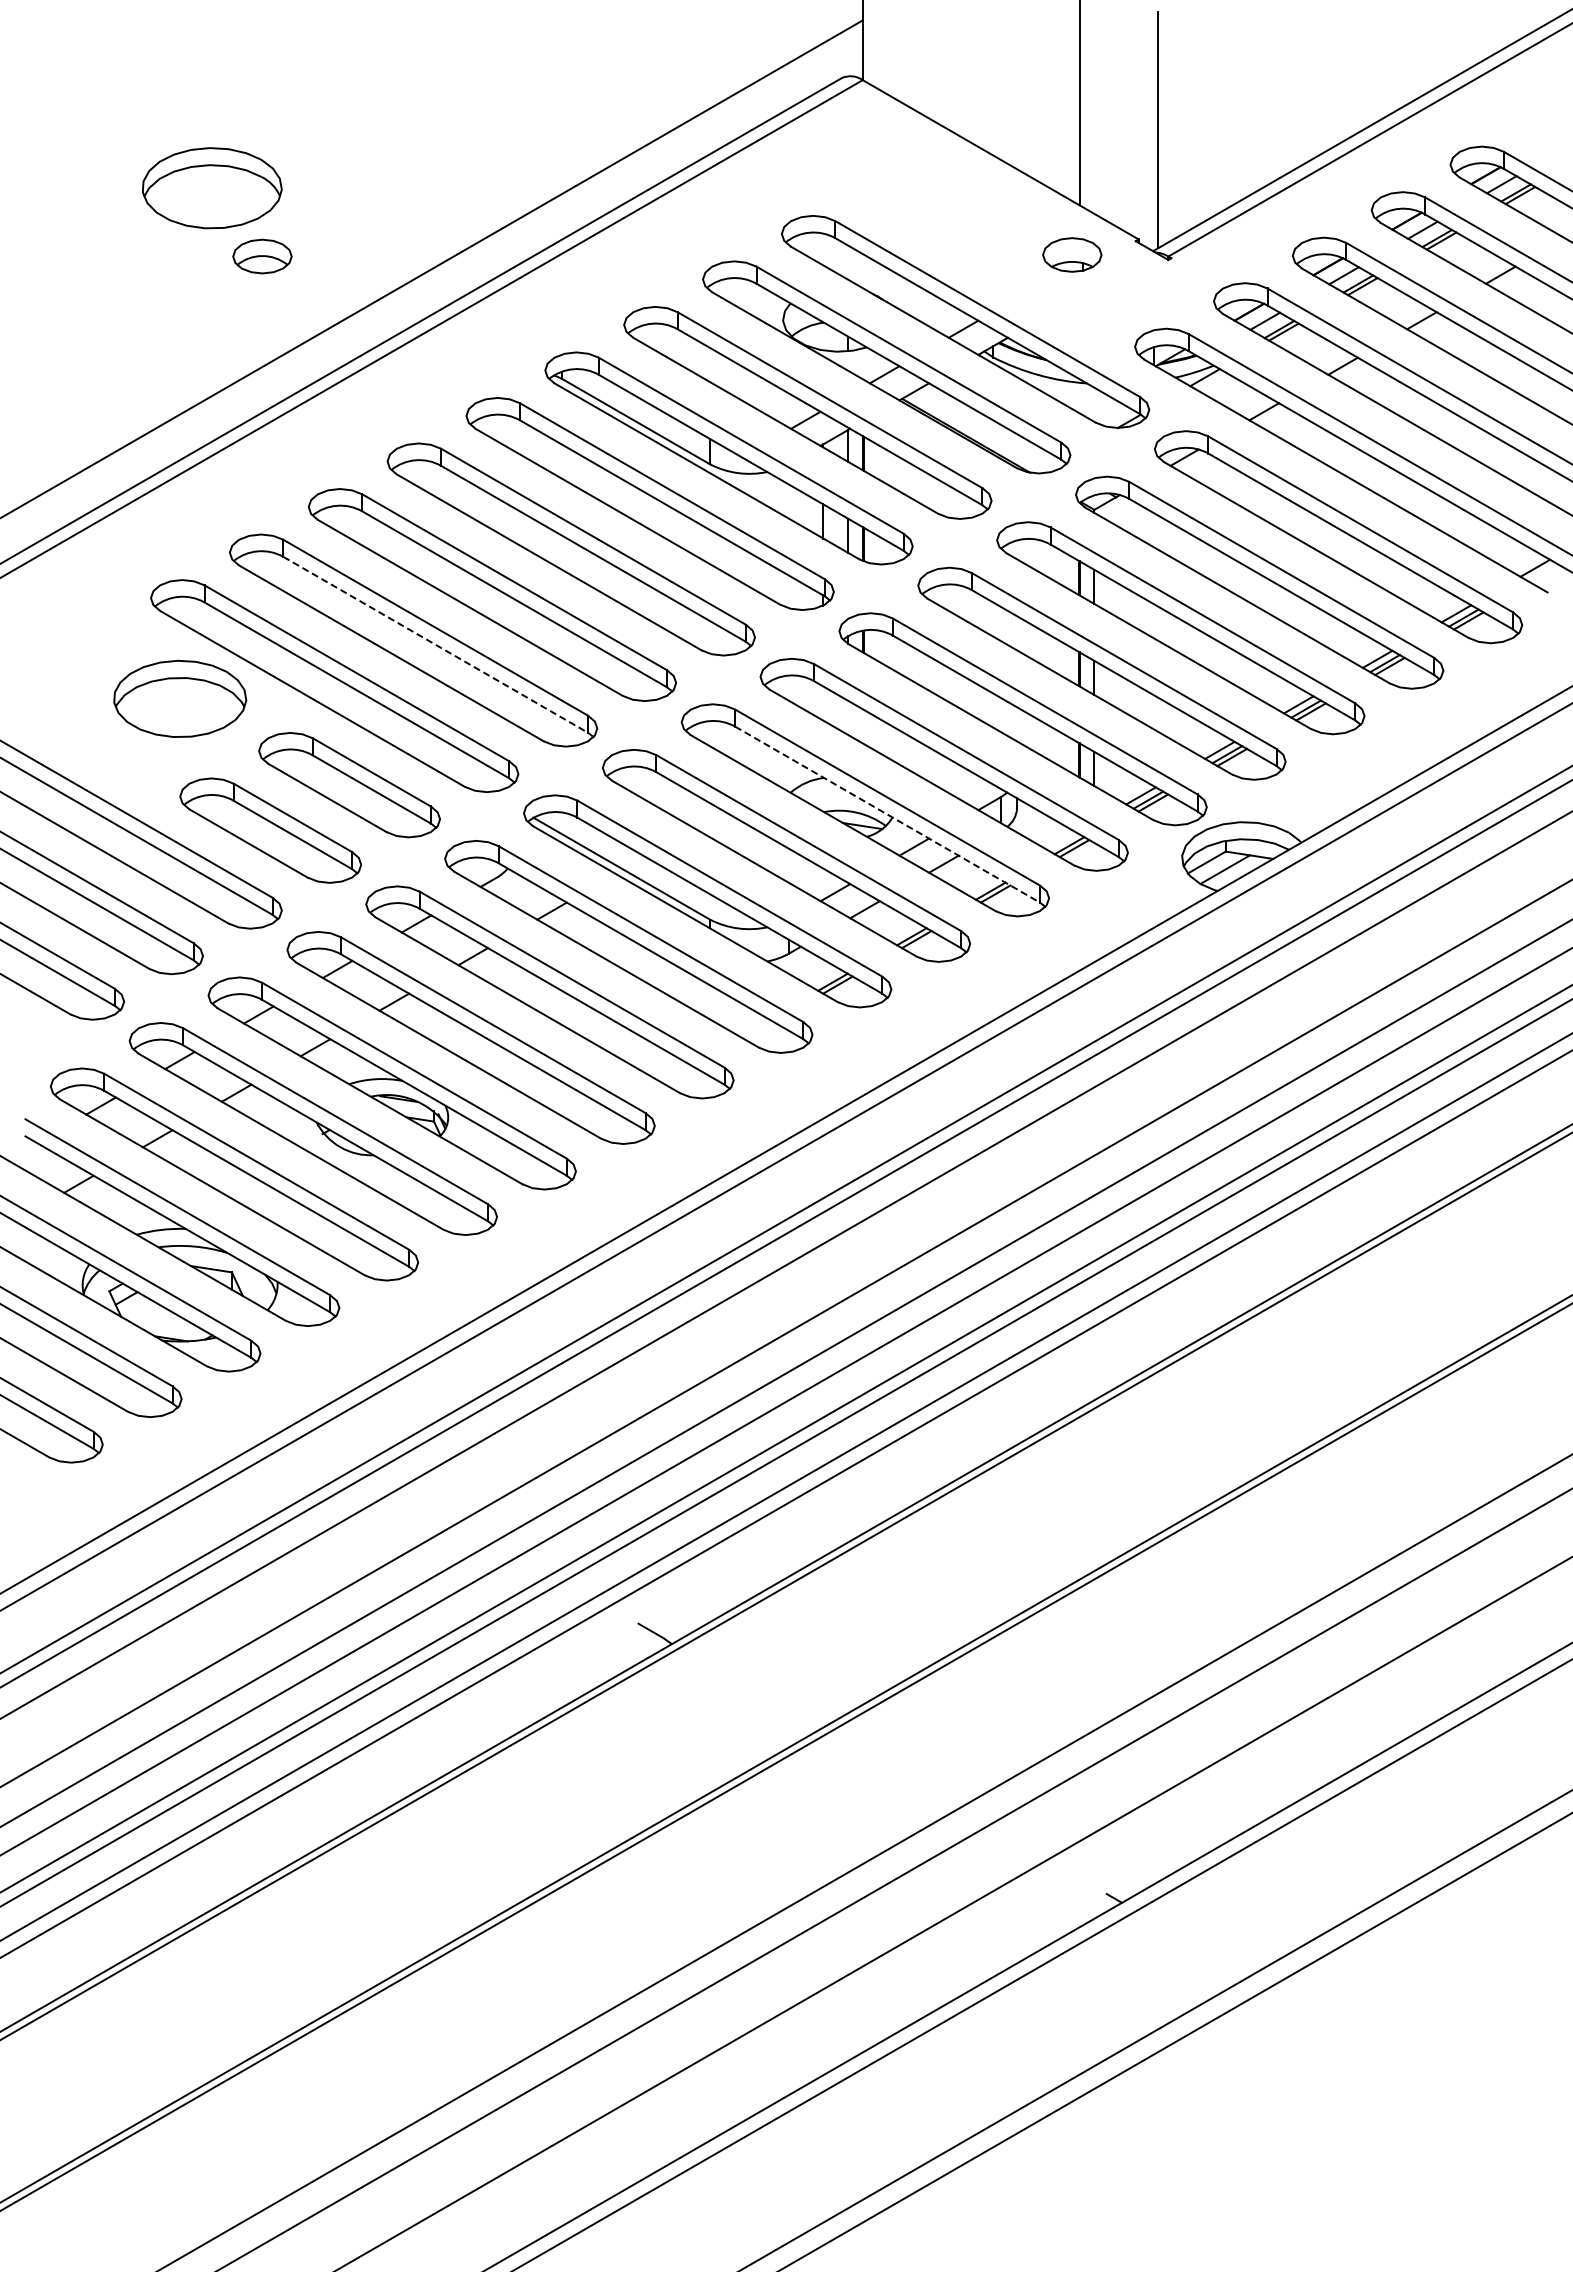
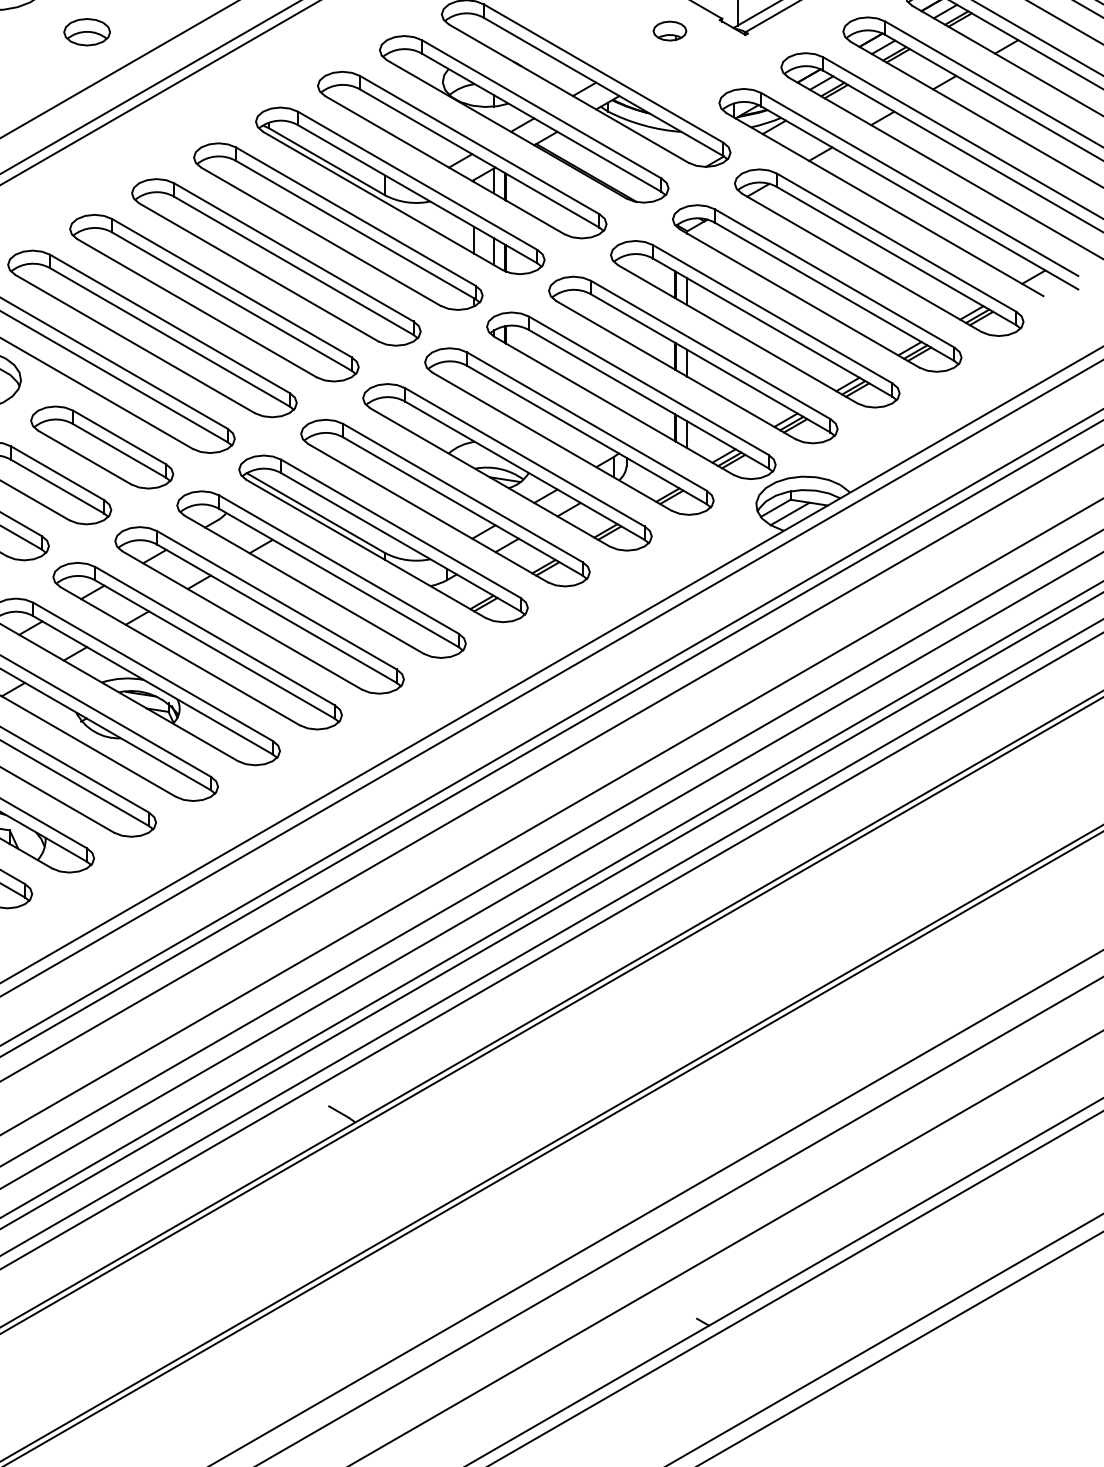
part: (1071, 255) -> (669, 31), size x0.71
part: (262, 256) -> (87, 32), moved
line: (435, 644) -> (169, 337), dashed -> solid
line: (887, 814) -> (524, 470), dashed -> solid

